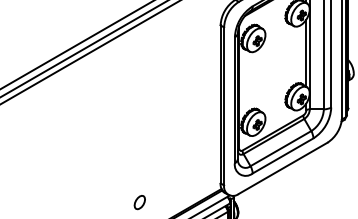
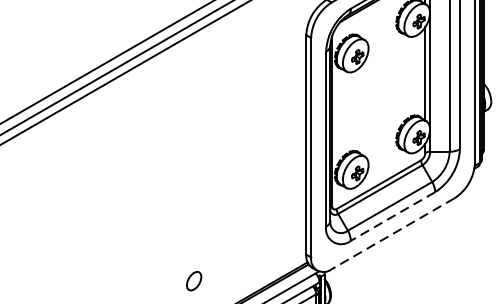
line: (282, 156) -> (392, 217), solid -> dashed
line: (282, 168) -> (392, 233), solid -> dashed

